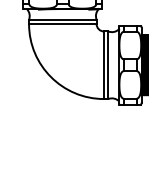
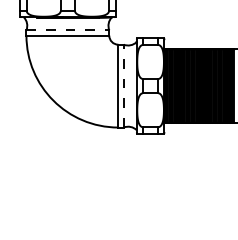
line: (63, 19) -> (68, 30), solid -> dashed
line: (108, 64) -> (123, 85), solid -> dashed

